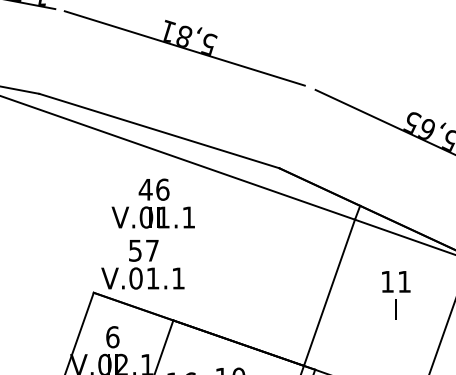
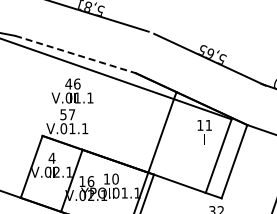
line: (161, 130) -> (76, 54), solid -> dashed
text: (395, 295) -> (204, 132), moved
text: (111, 335) -> (51, 157), 6 -> 4

